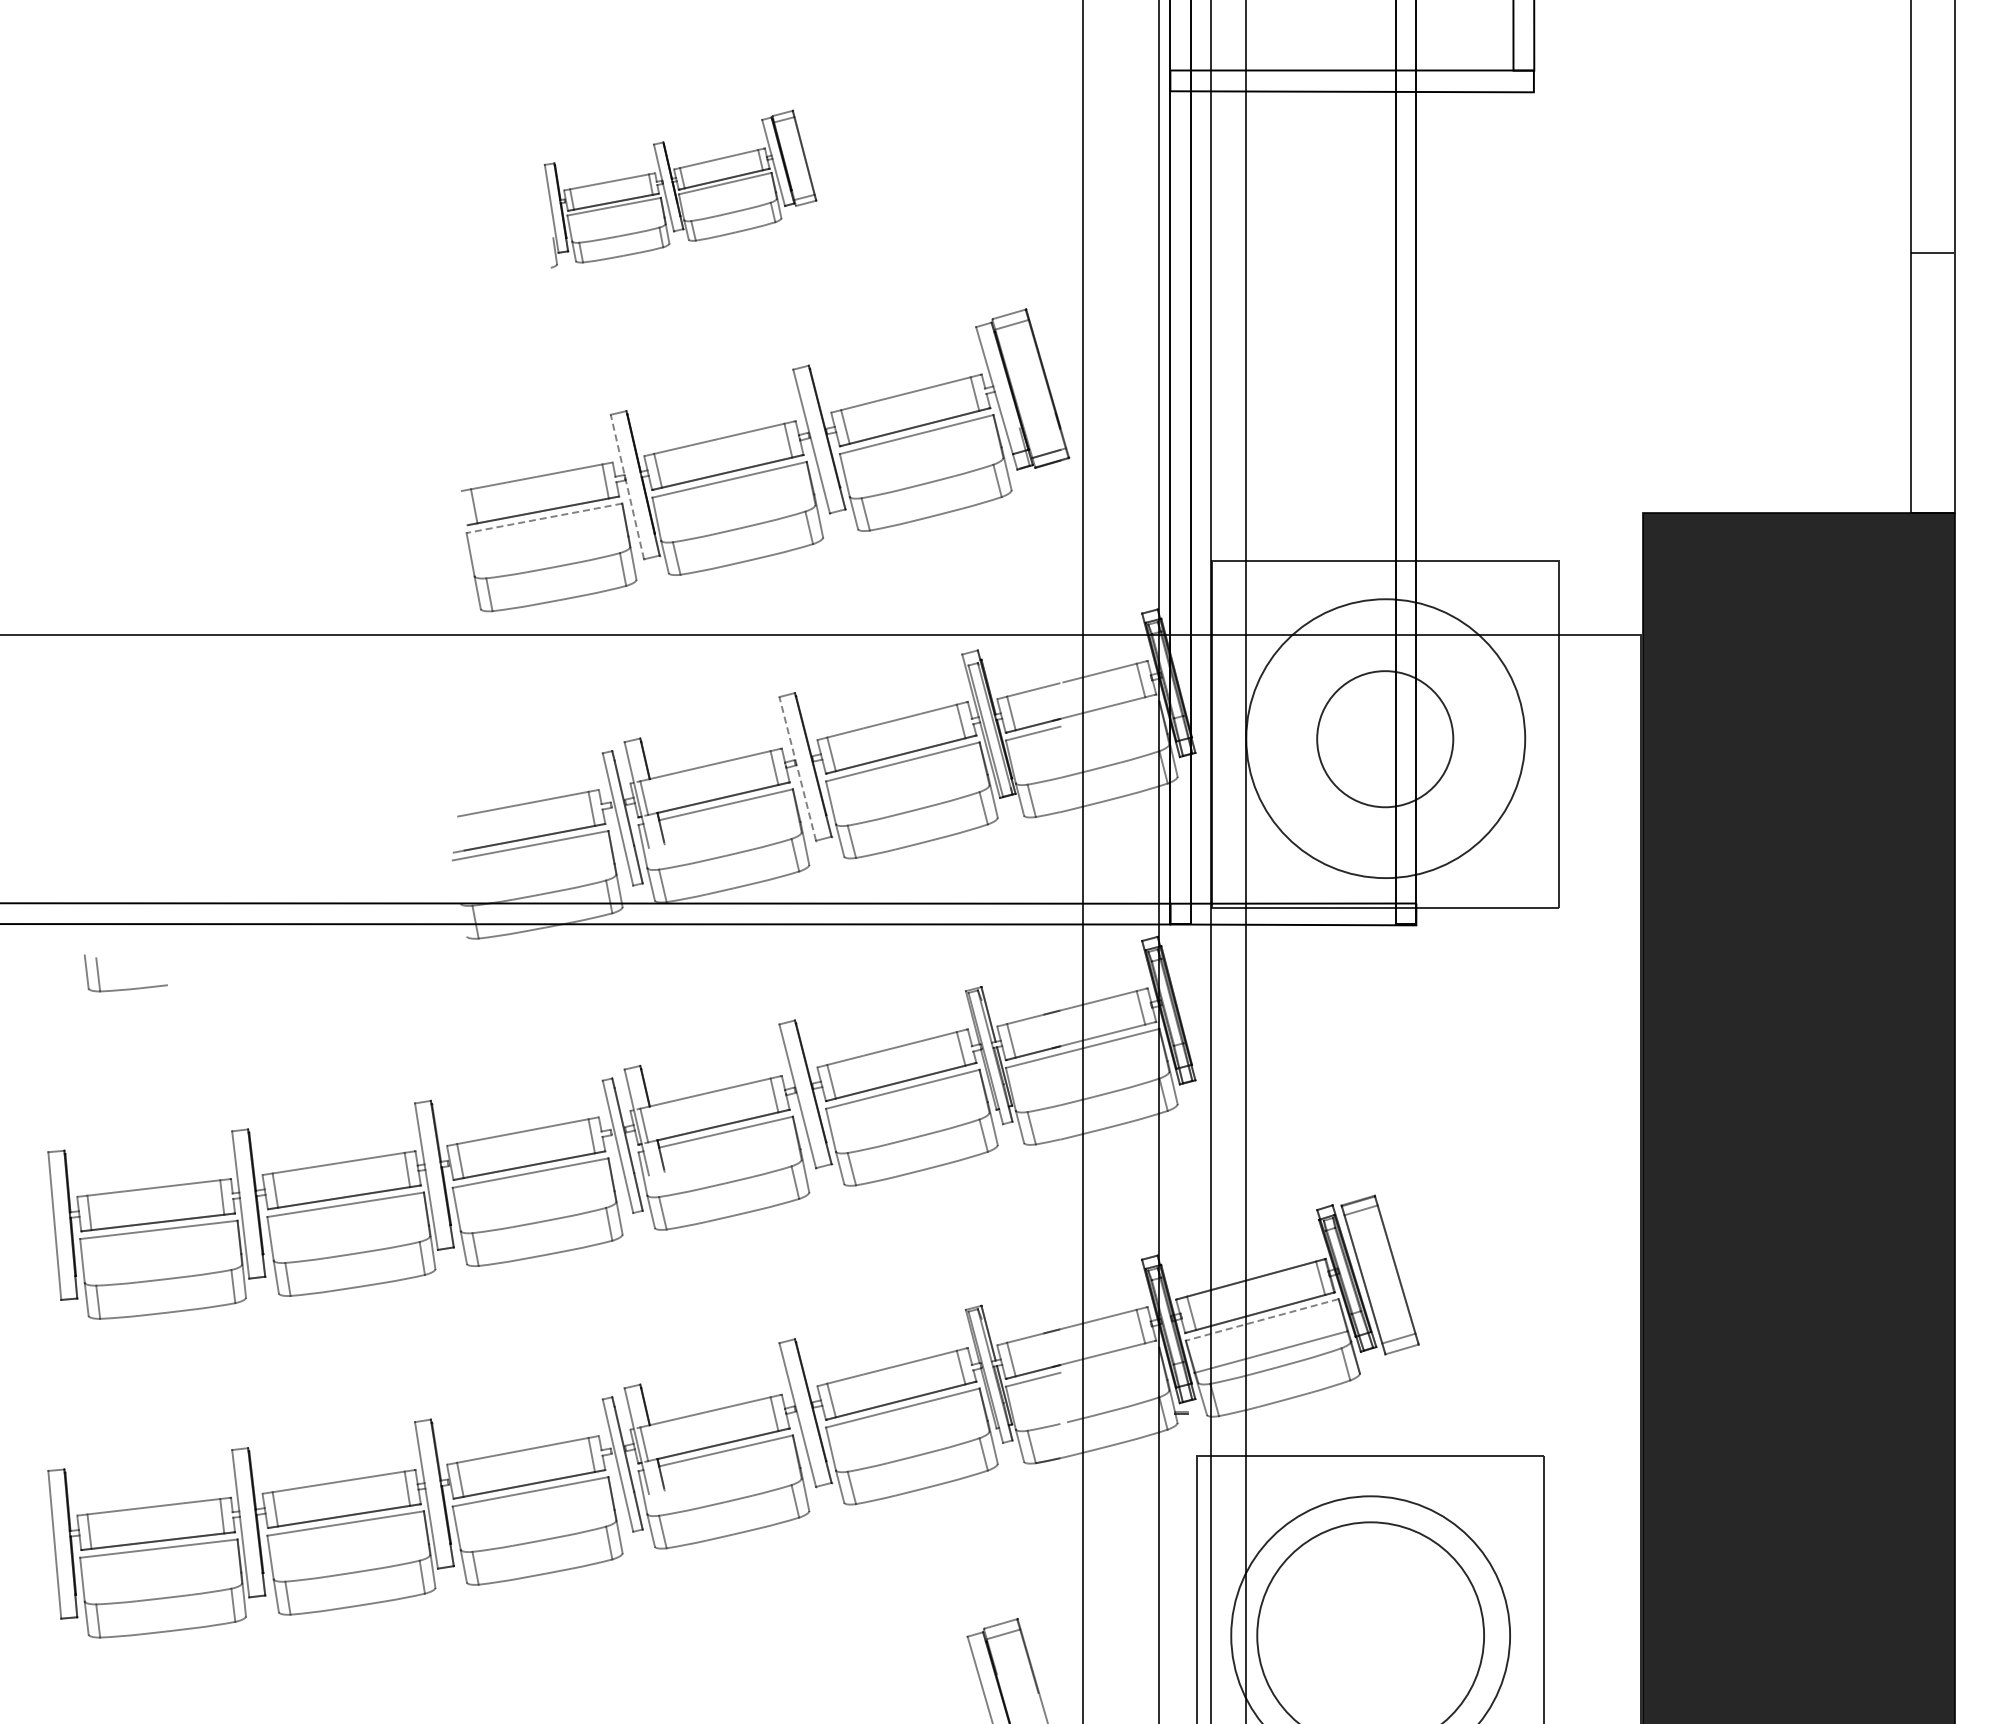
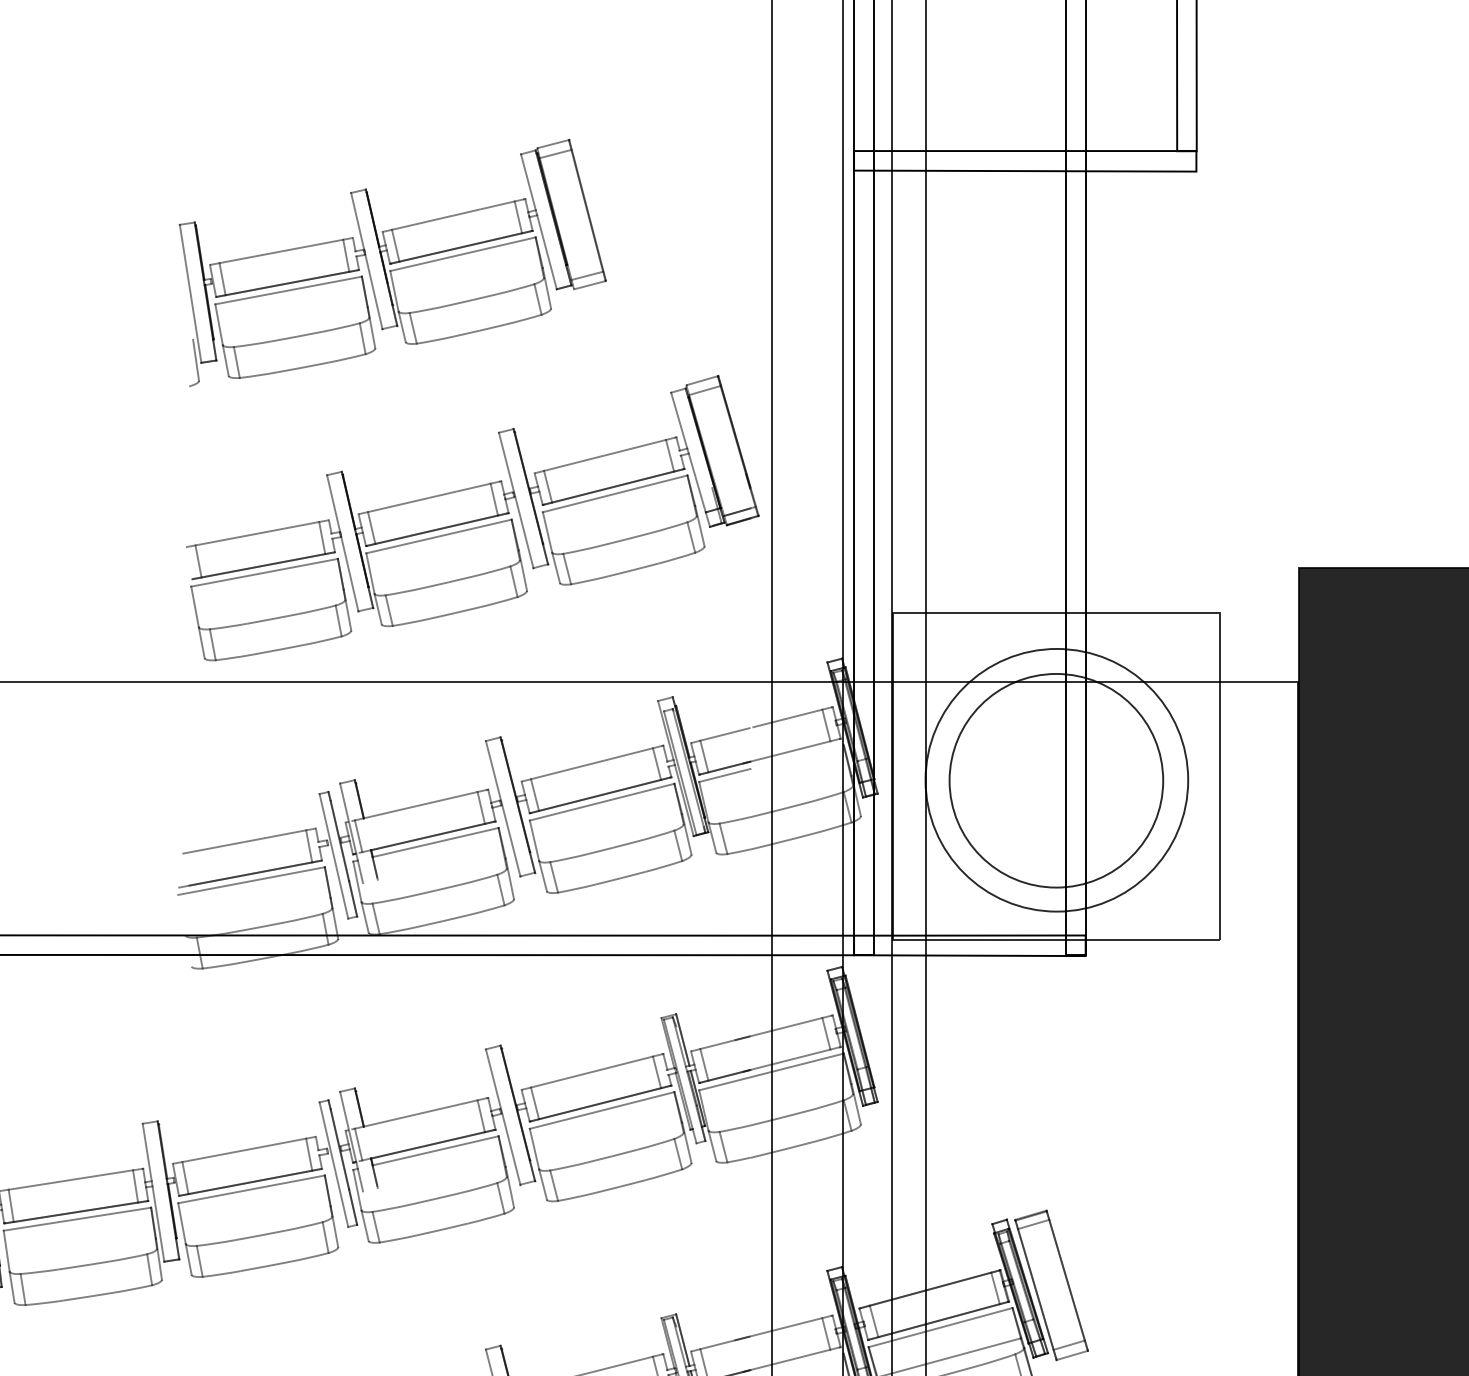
part: (680, 188) -> (392, 262), size x1.67
line: (627, 486) -> (342, 542), dashed -> solid
line: (543, 518) -> (263, 572), dashed -> solid
circle: (1384, 738) -> (1055, 780), size x1.67
line: (797, 768) -> (502, 808), dashed -> solid
line: (1261, 1320) -> (939, 1328), dashed -> solid

